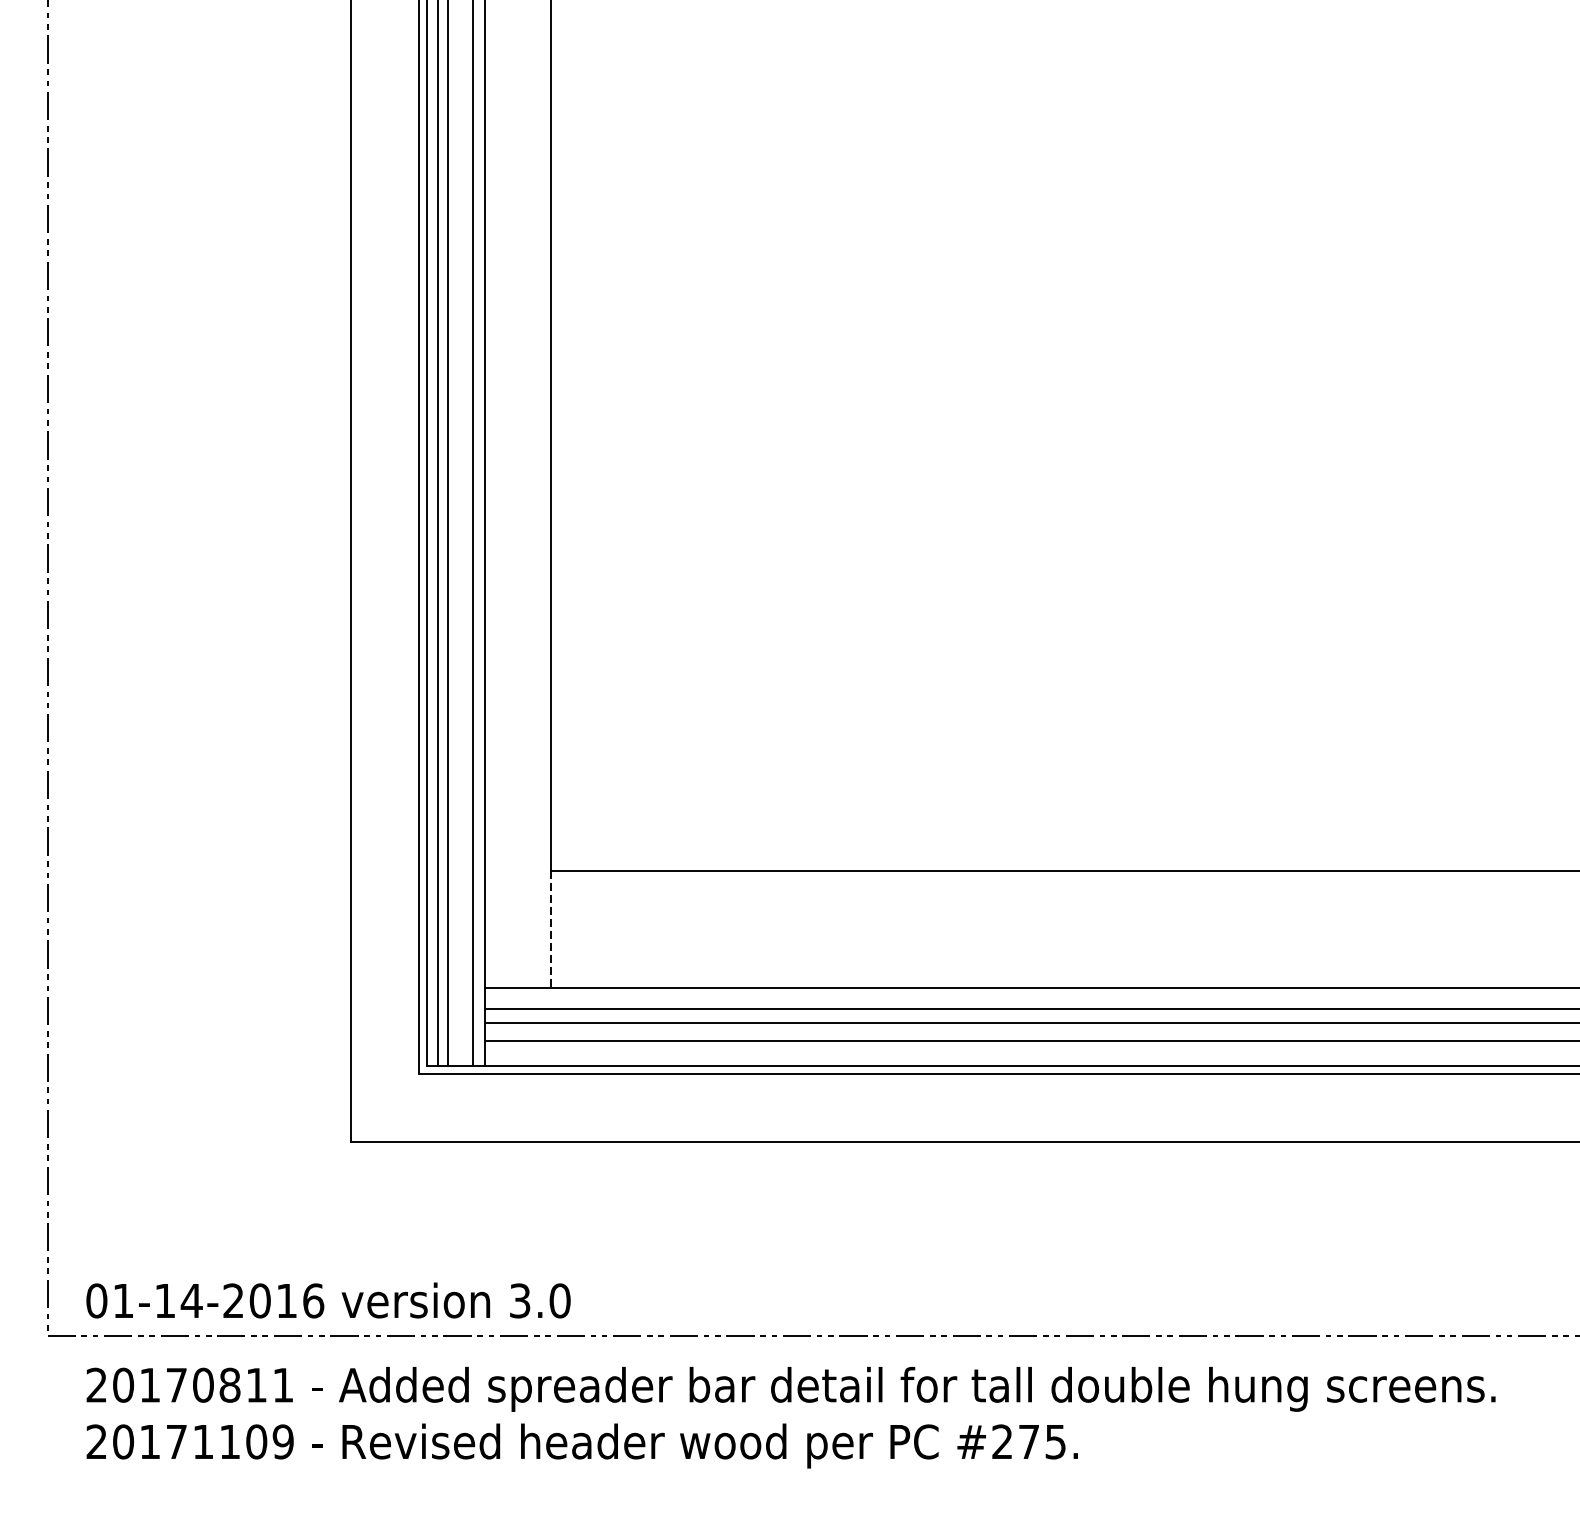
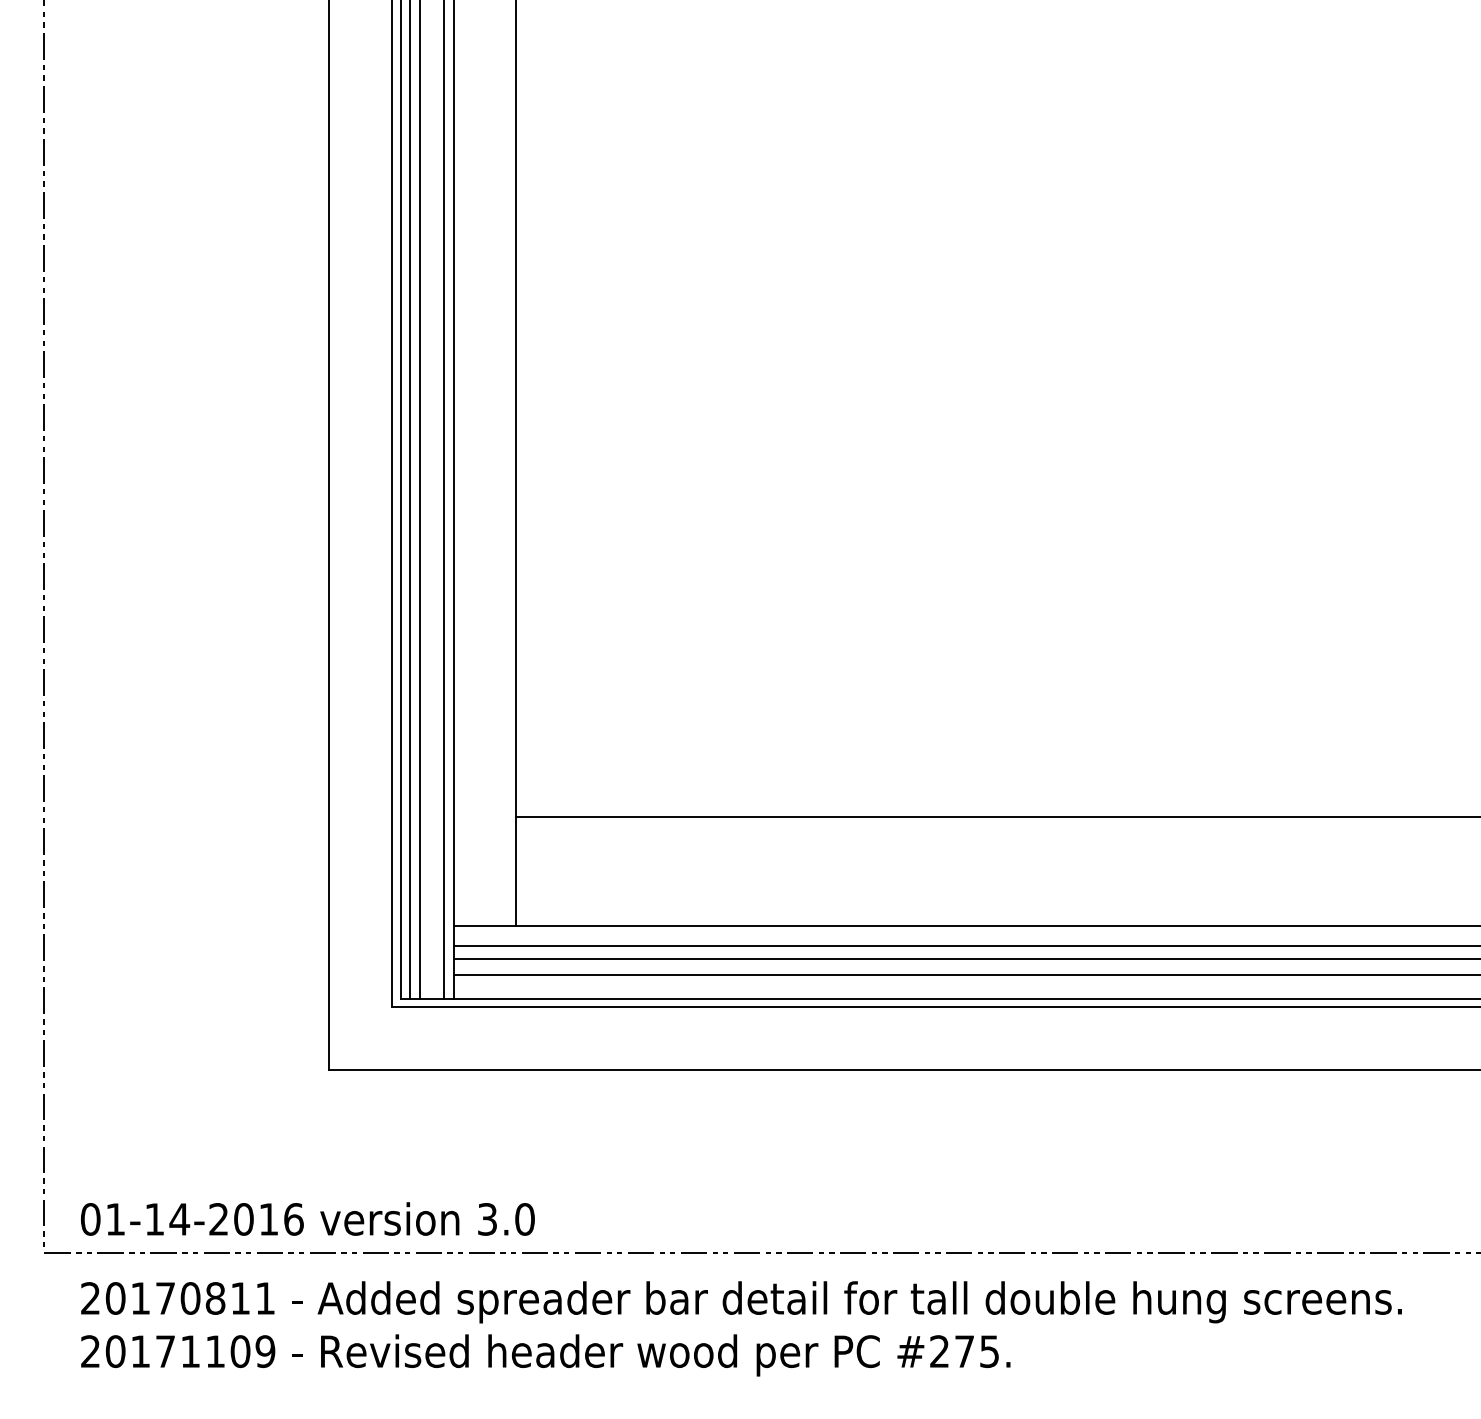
line: (551, 929) -> (516, 871), dashed -> solid

